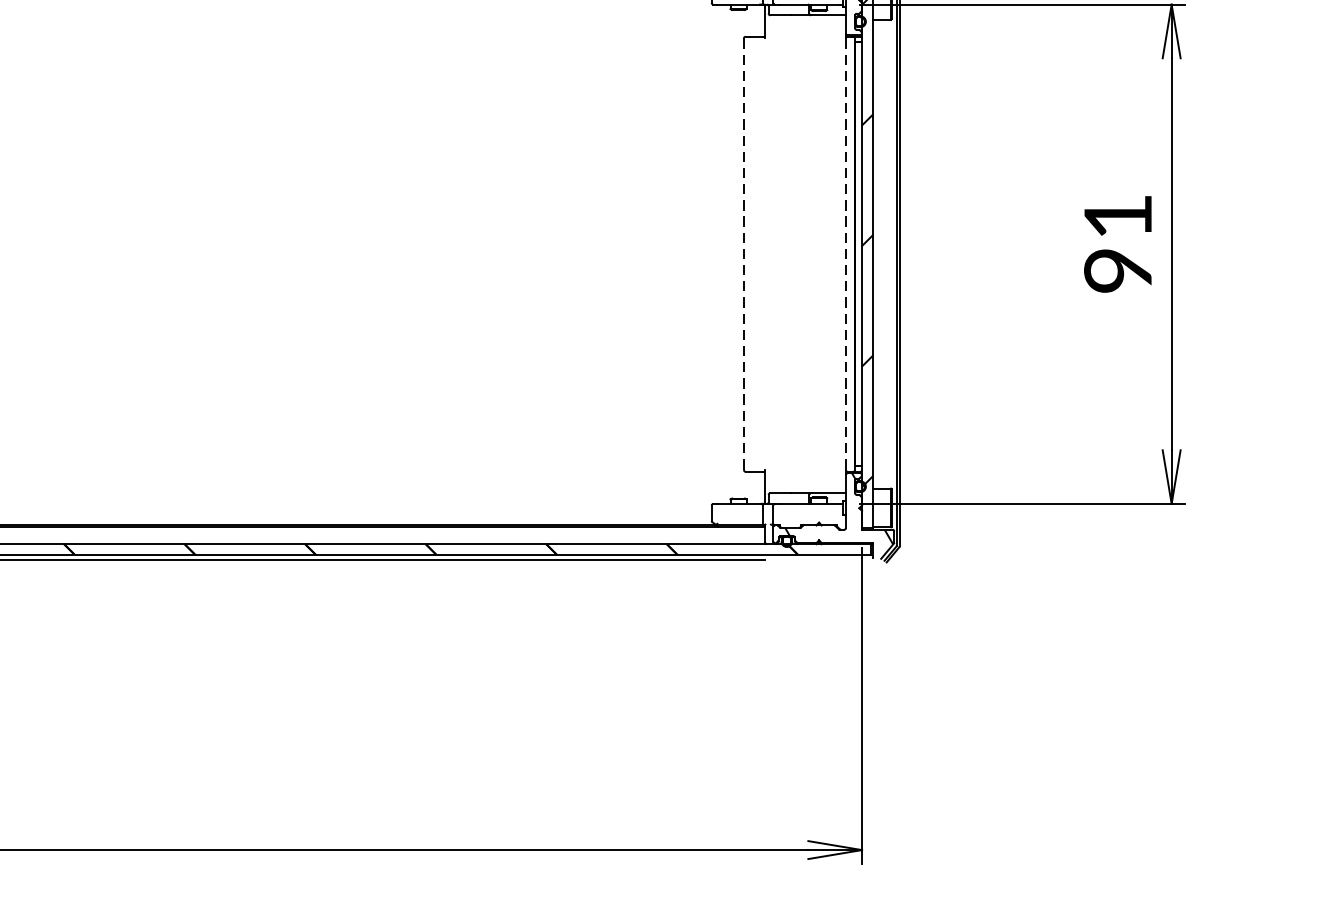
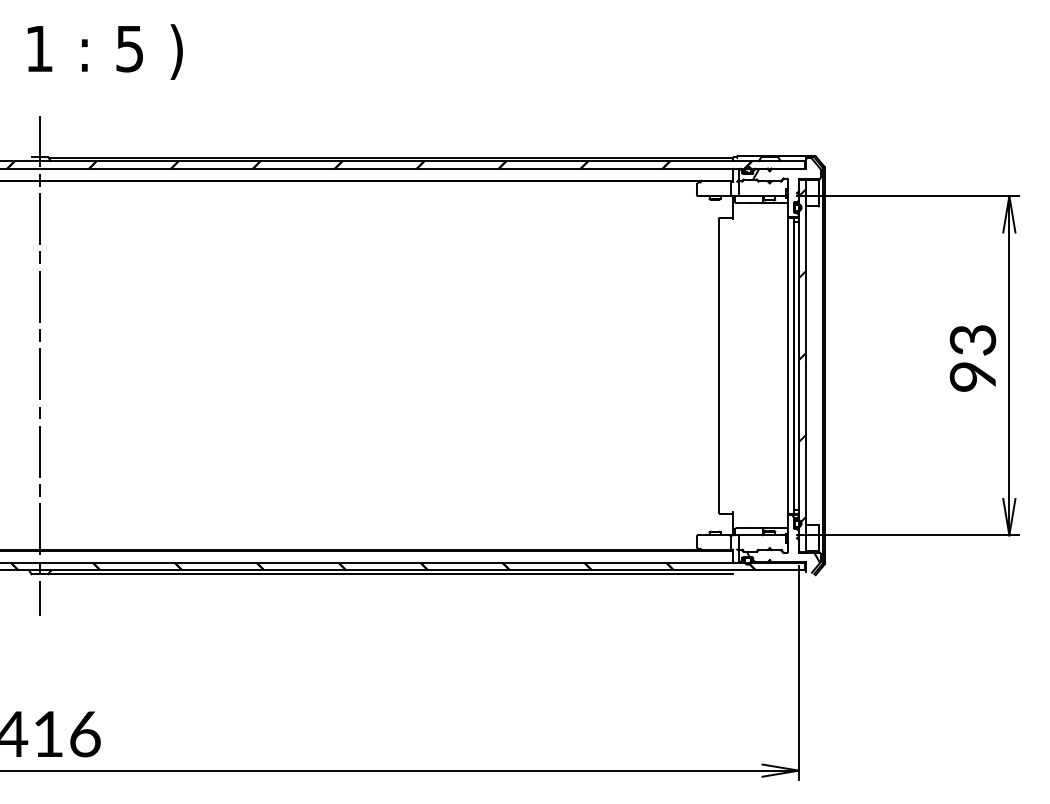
text: (1117, 217) -> (972, 340), 91 -> 93
line: (743, 253) -> (718, 365), dashed -> solid
line: (846, 253) -> (788, 365), dashed -> solid

